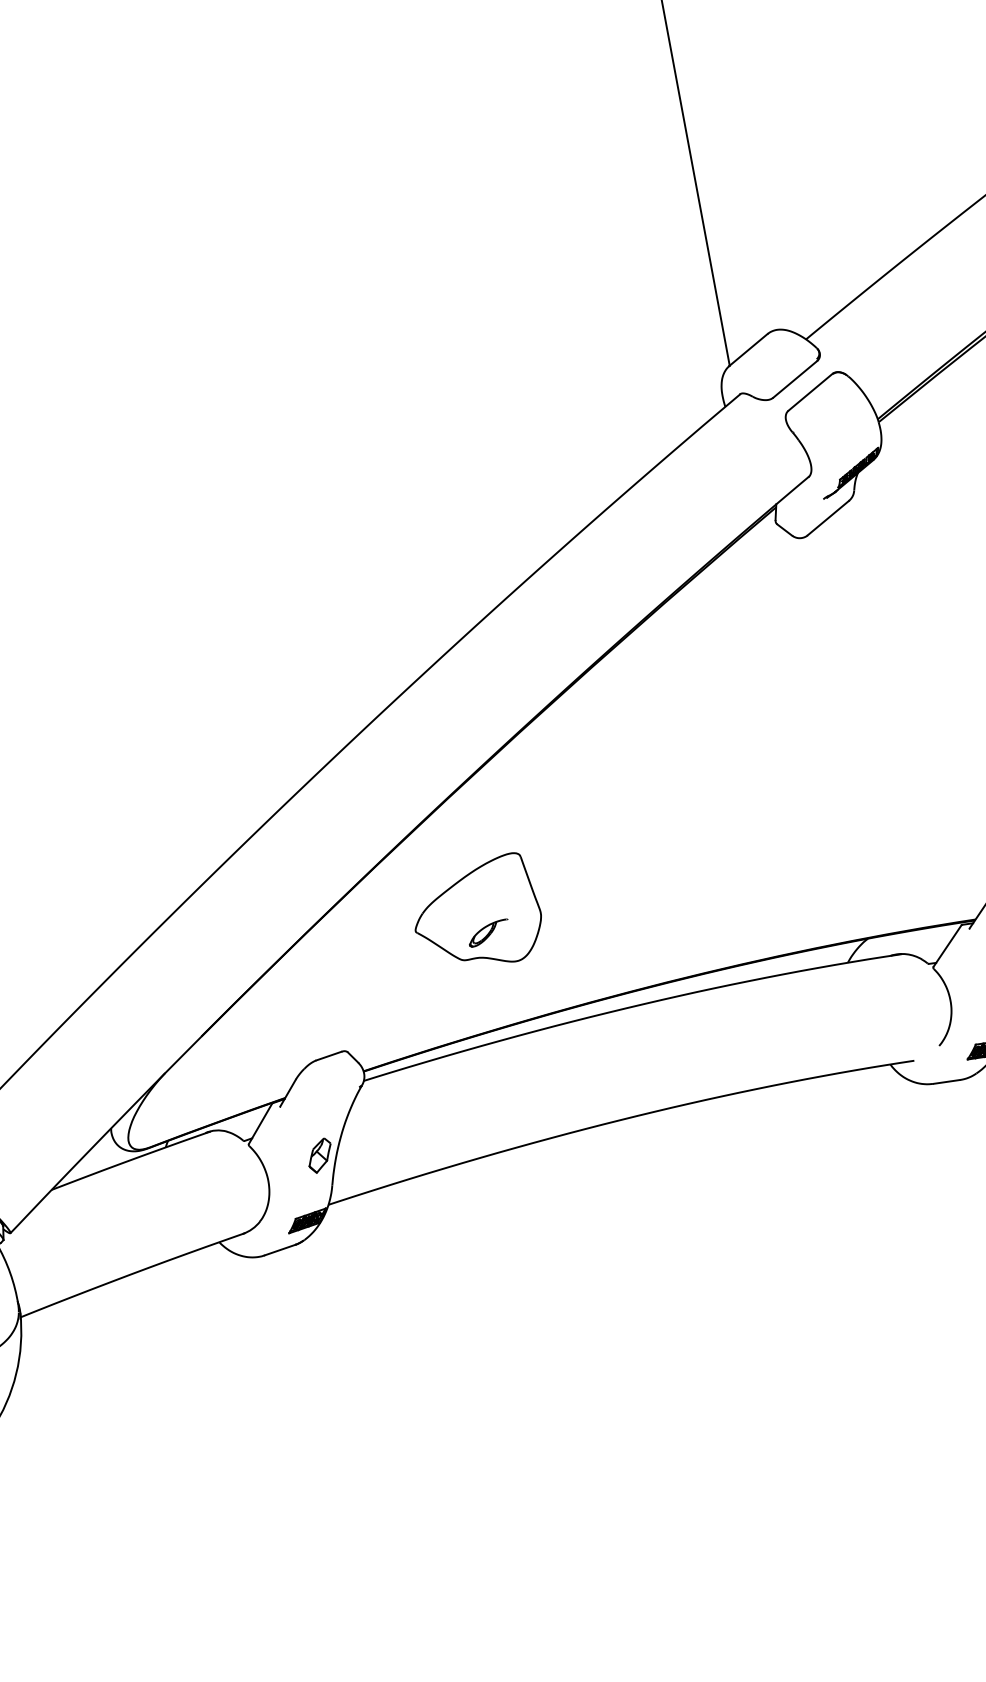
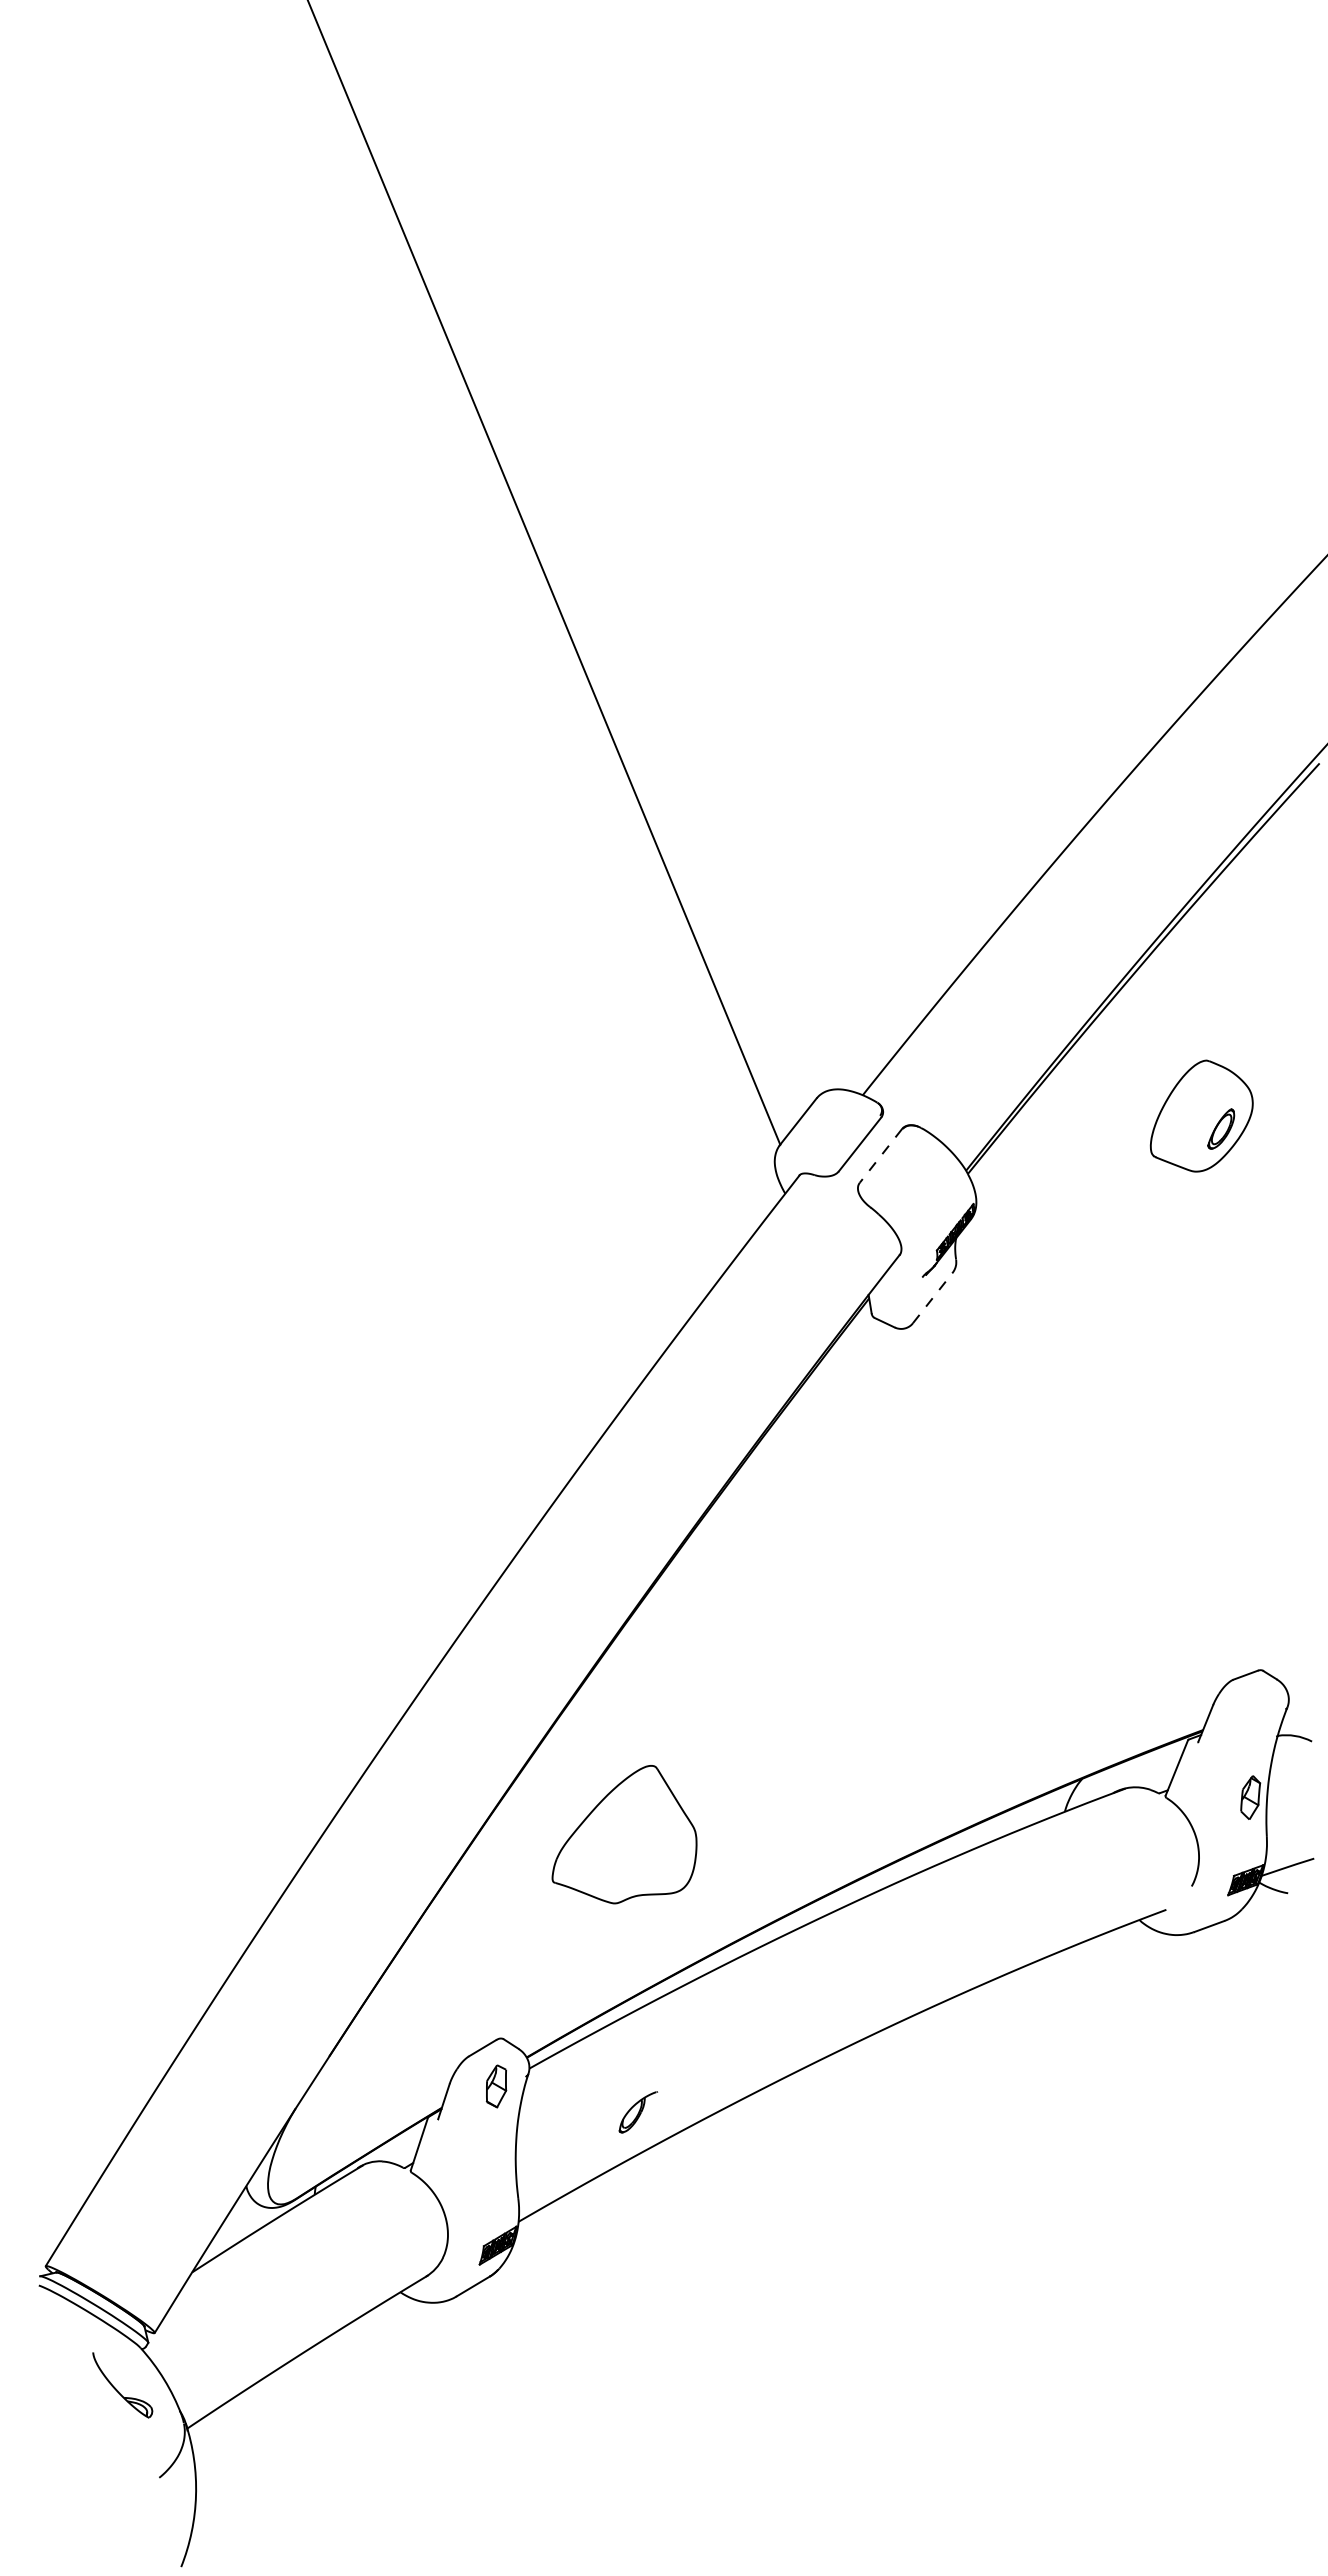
line: (809, 392) -> (880, 1156), solid -> dashed
line: (828, 518) -> (932, 1298), solid -> dashed
part: (487, 932) -> (637, 2112), moved
part: (319, 1155) -> (496, 2086), moved

